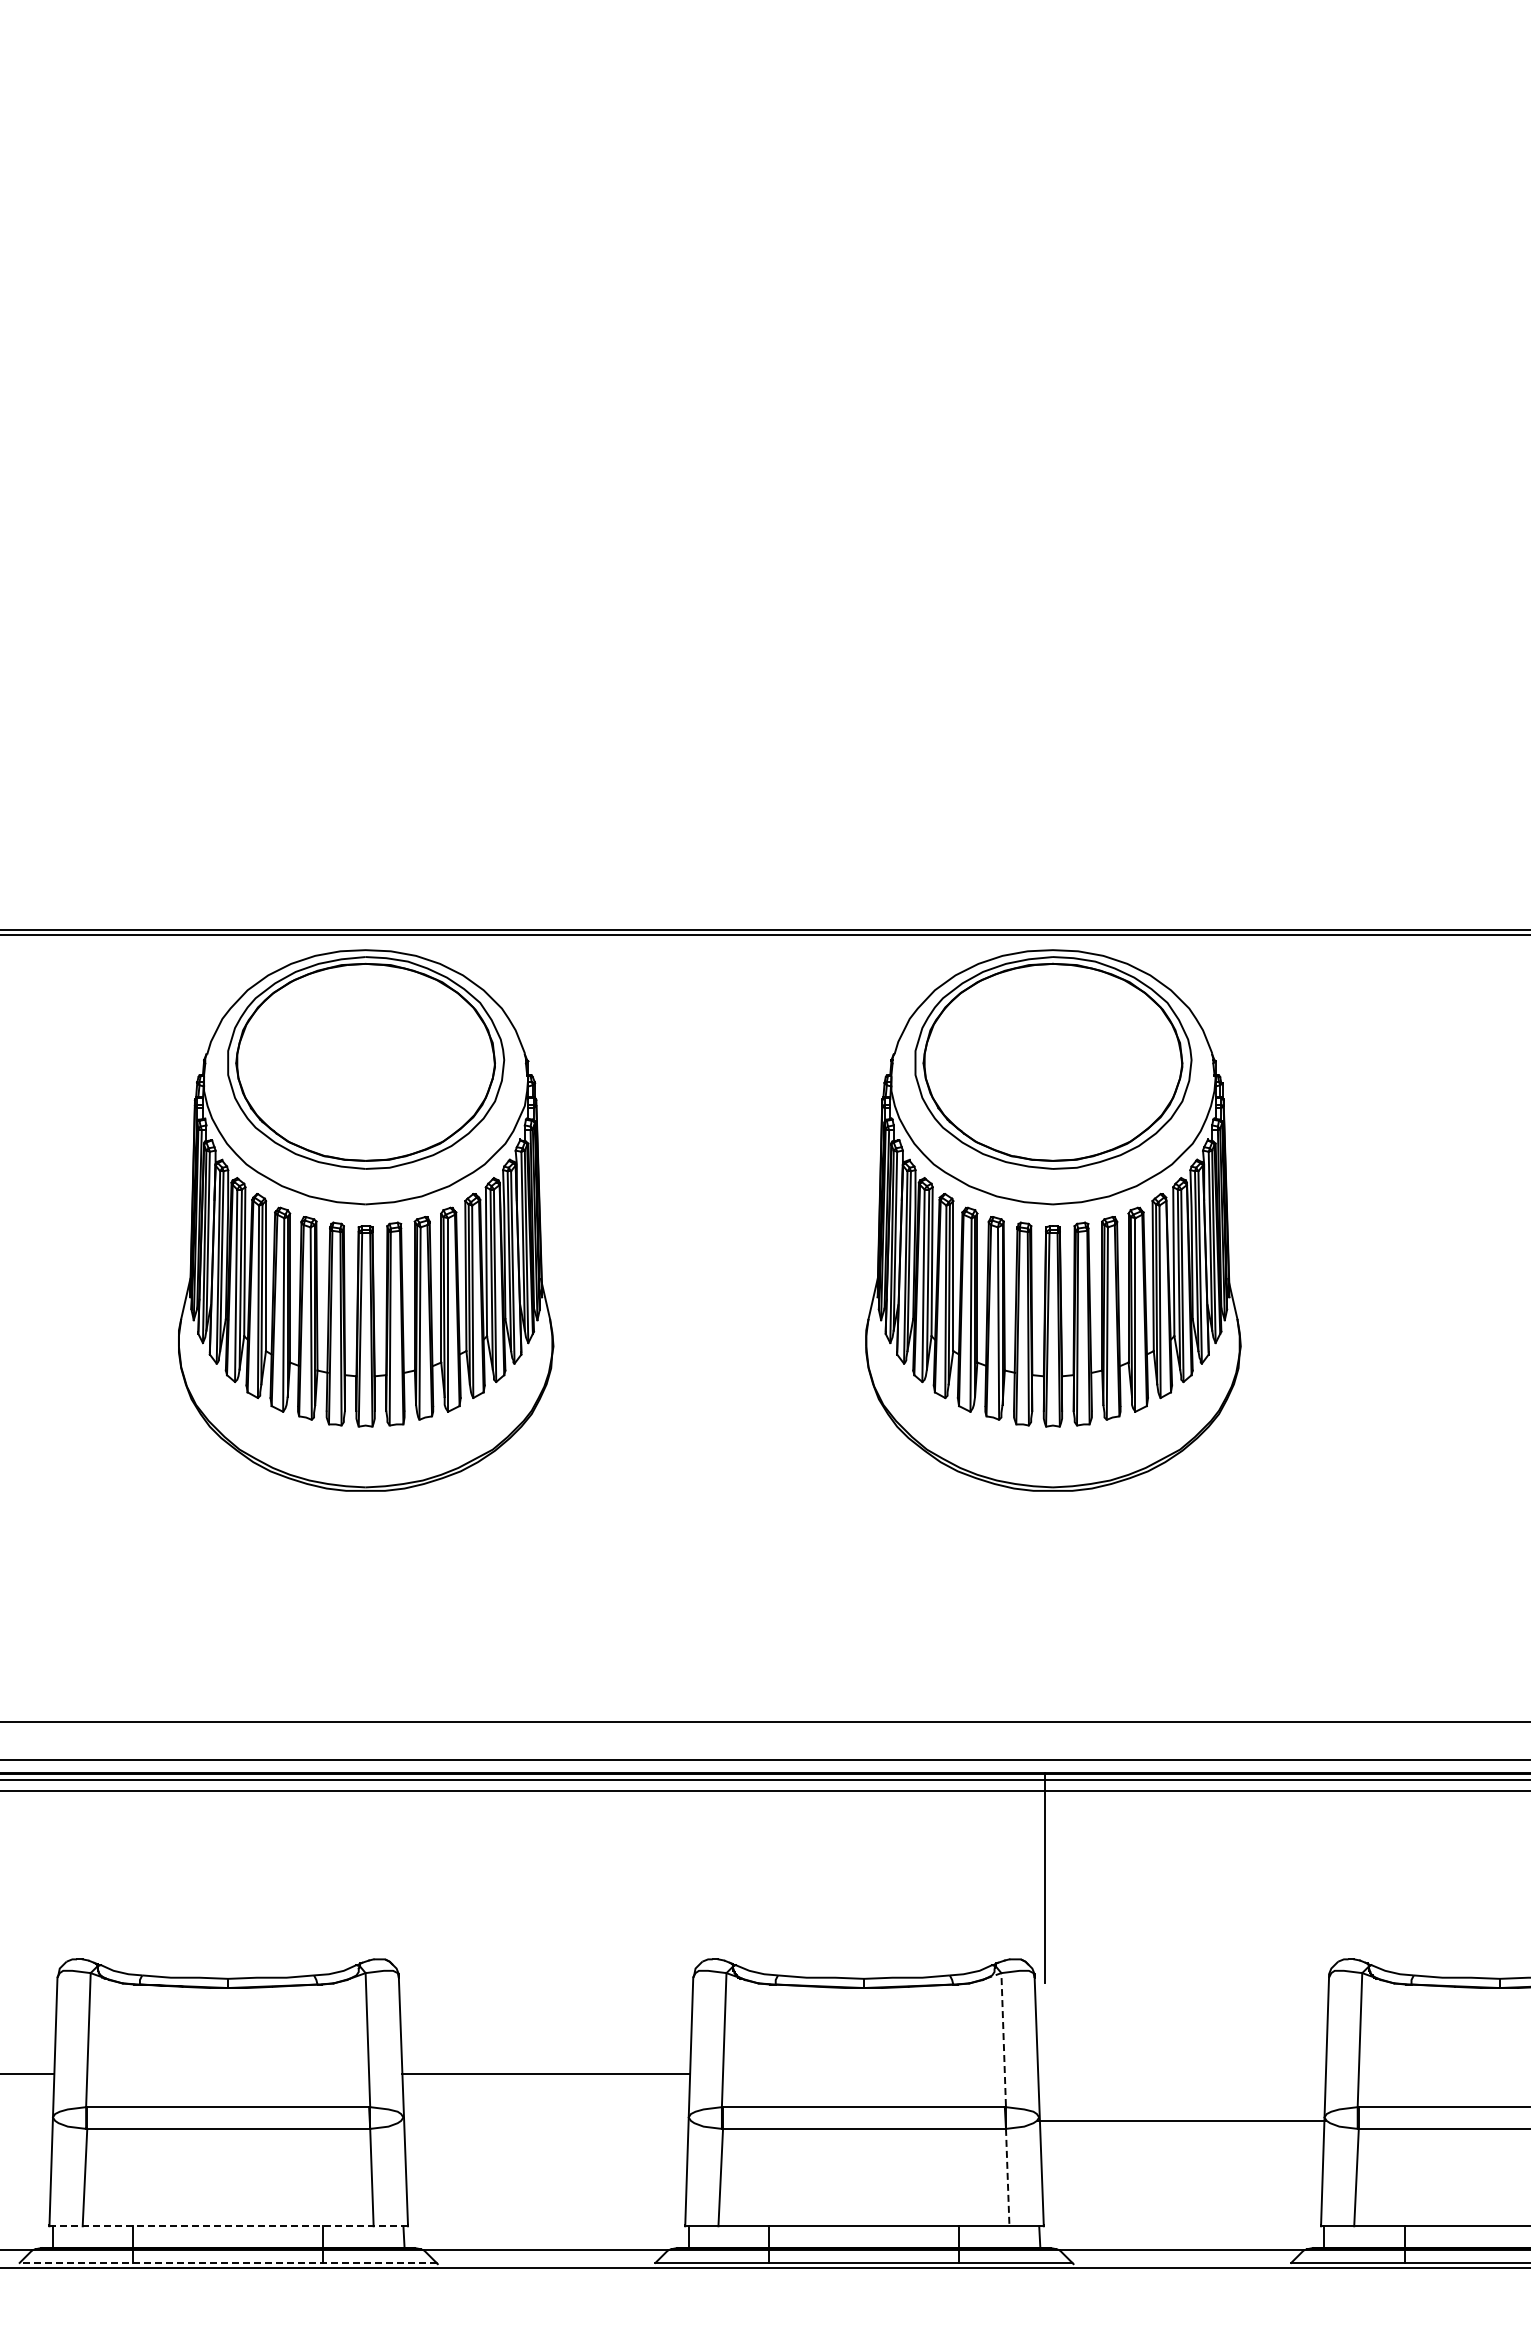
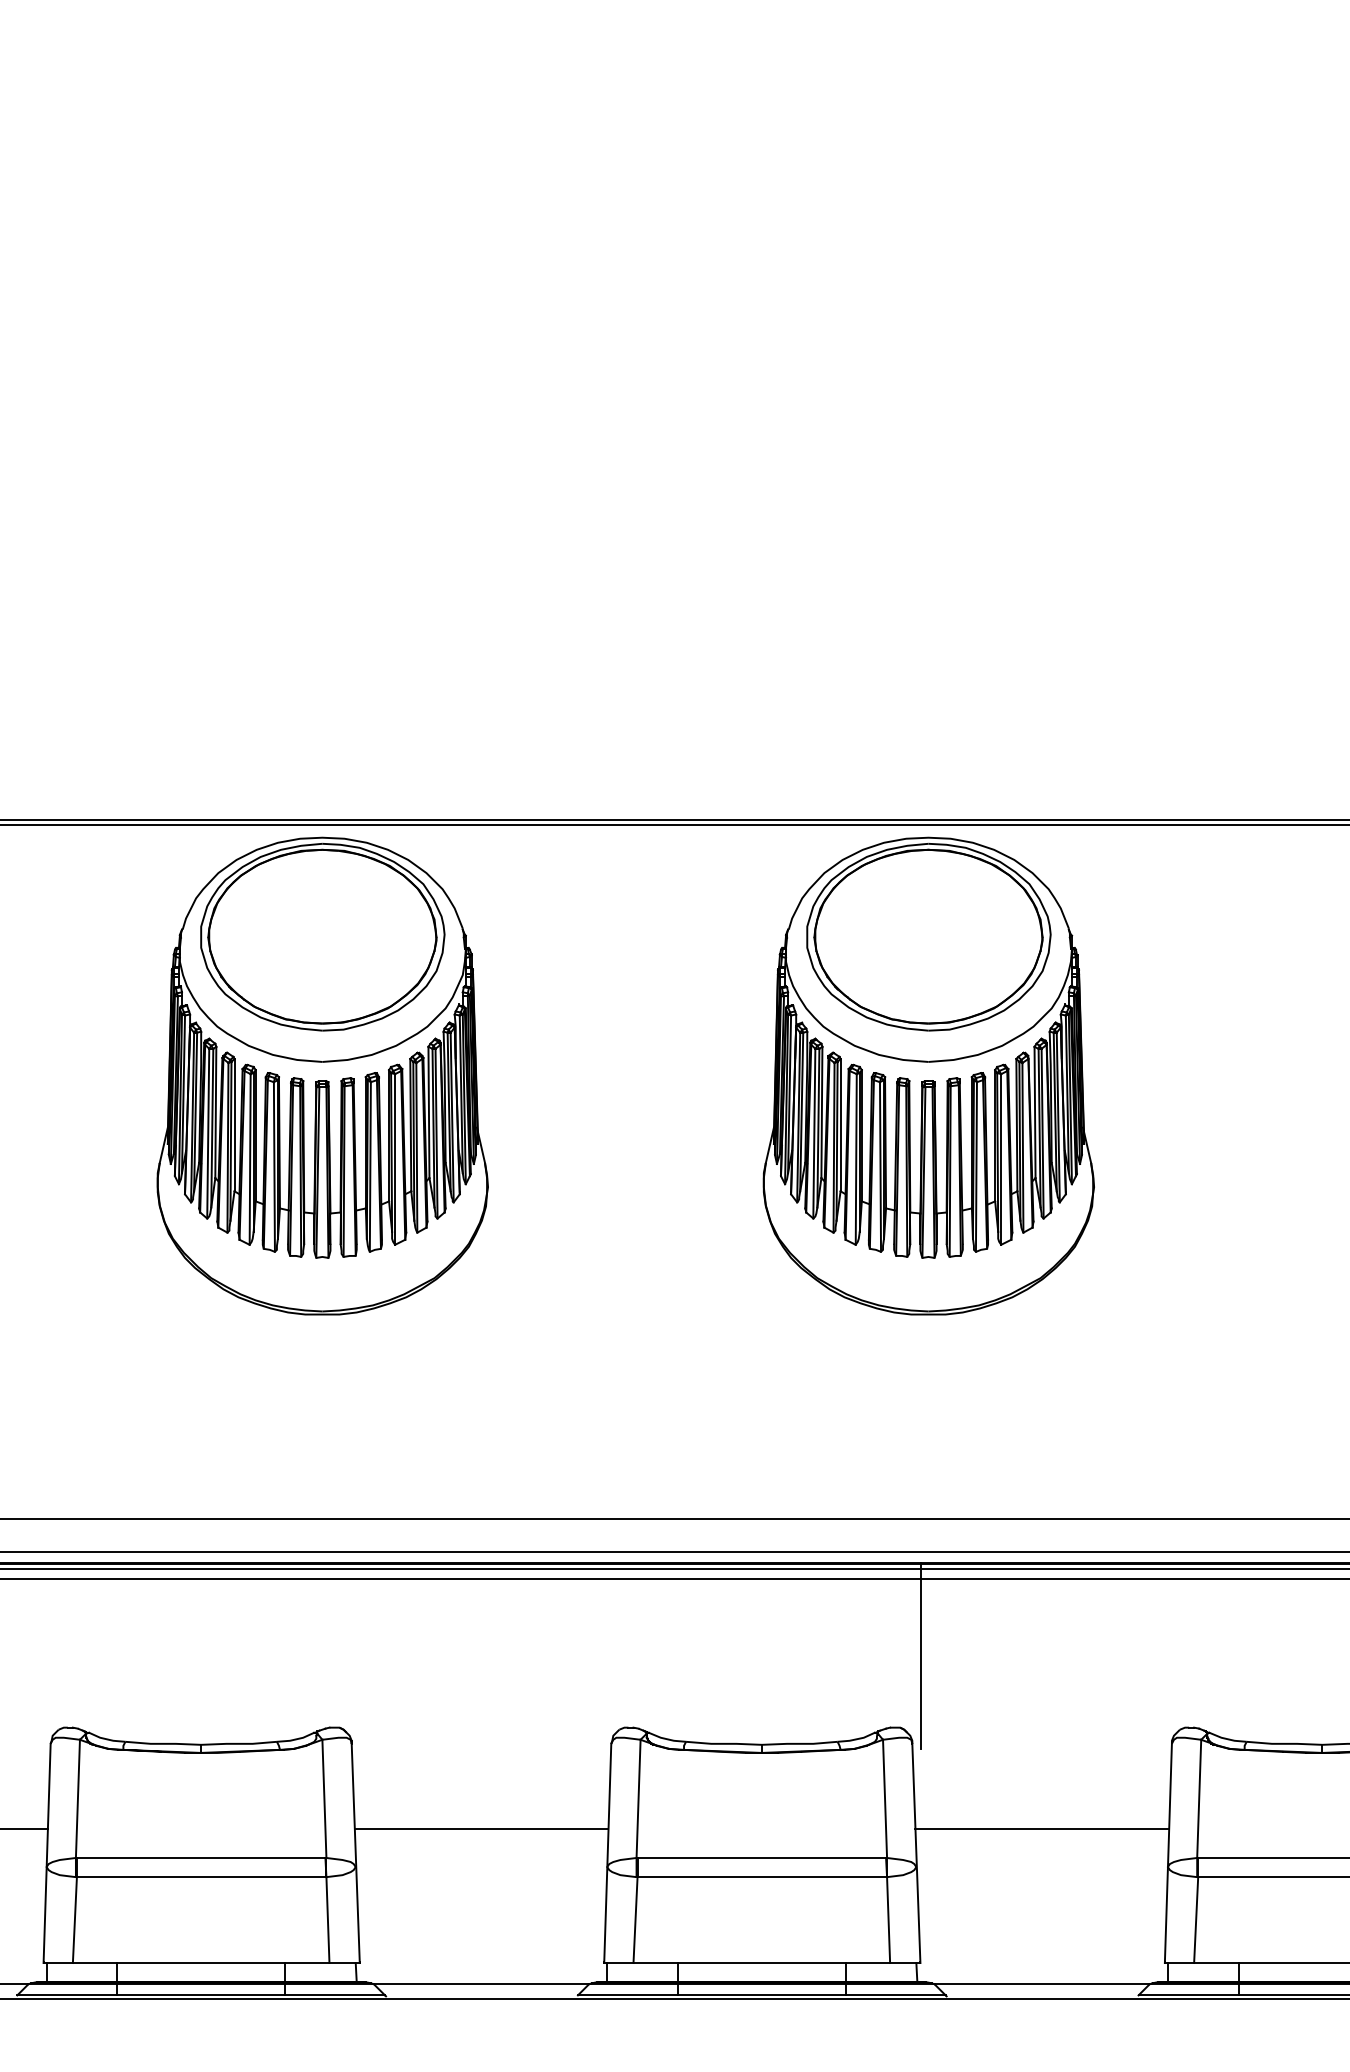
line: (1003, 2030) -> (884, 1790), dashed -> solid
line: (1181, 2120) -> (1041, 1828), moved
line: (1007, 2177) -> (888, 1920), dashed -> solid
line: (229, 2226) -> (202, 1963), dashed -> solid
line: (227, 2262) -> (200, 1994), dashed -> solid

